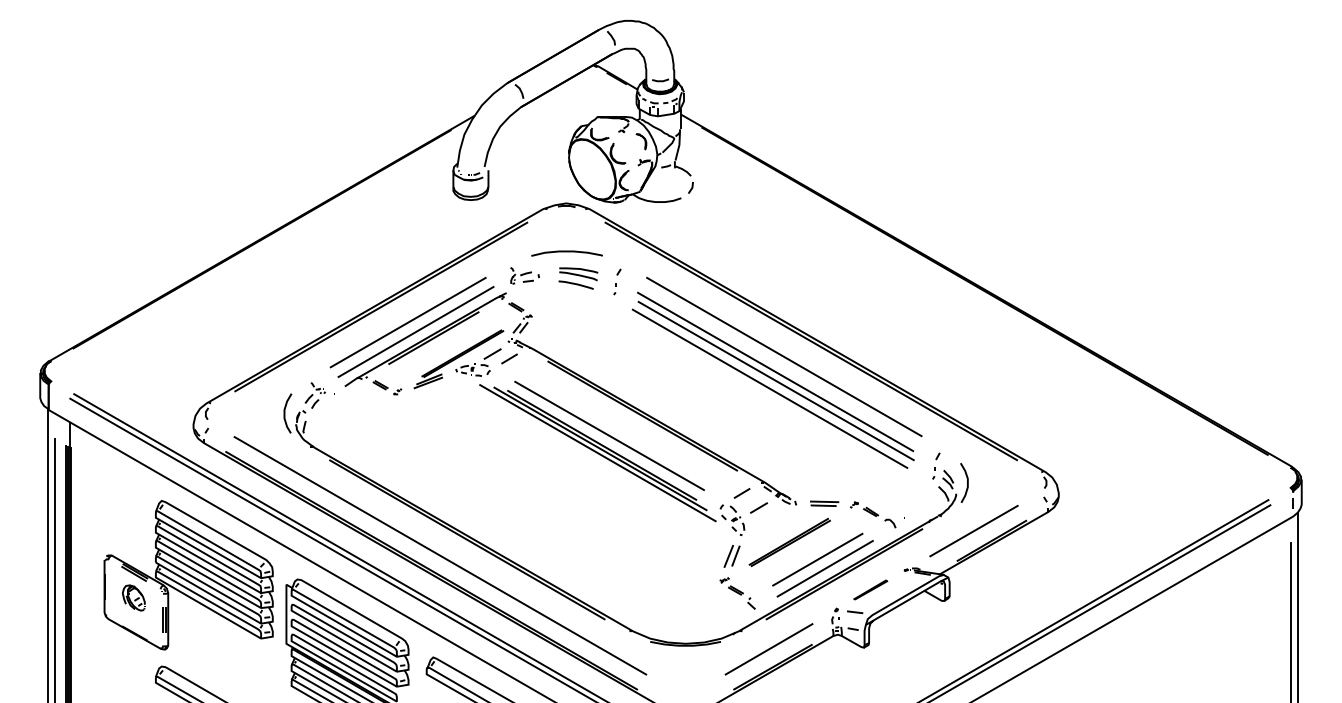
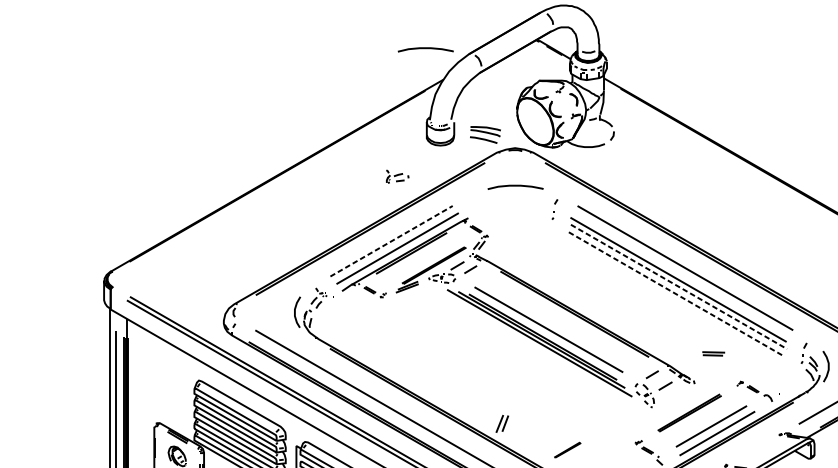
curve: (451, 76) -> (425, 49), added
part: (524, 275) -> (397, 176), moved
part: (578, 278) -> (485, 134), moved
line: (408, 322) -> (391, 241), solid -> dashed
line: (776, 381) -> (679, 287), solid -> dashed
line: (769, 388) -> (673, 292), solid -> dashed
part: (824, 503) -> (713, 353), moved
part: (731, 556) -> (501, 423), moved
line: (870, 589) -> (567, 449), moved

